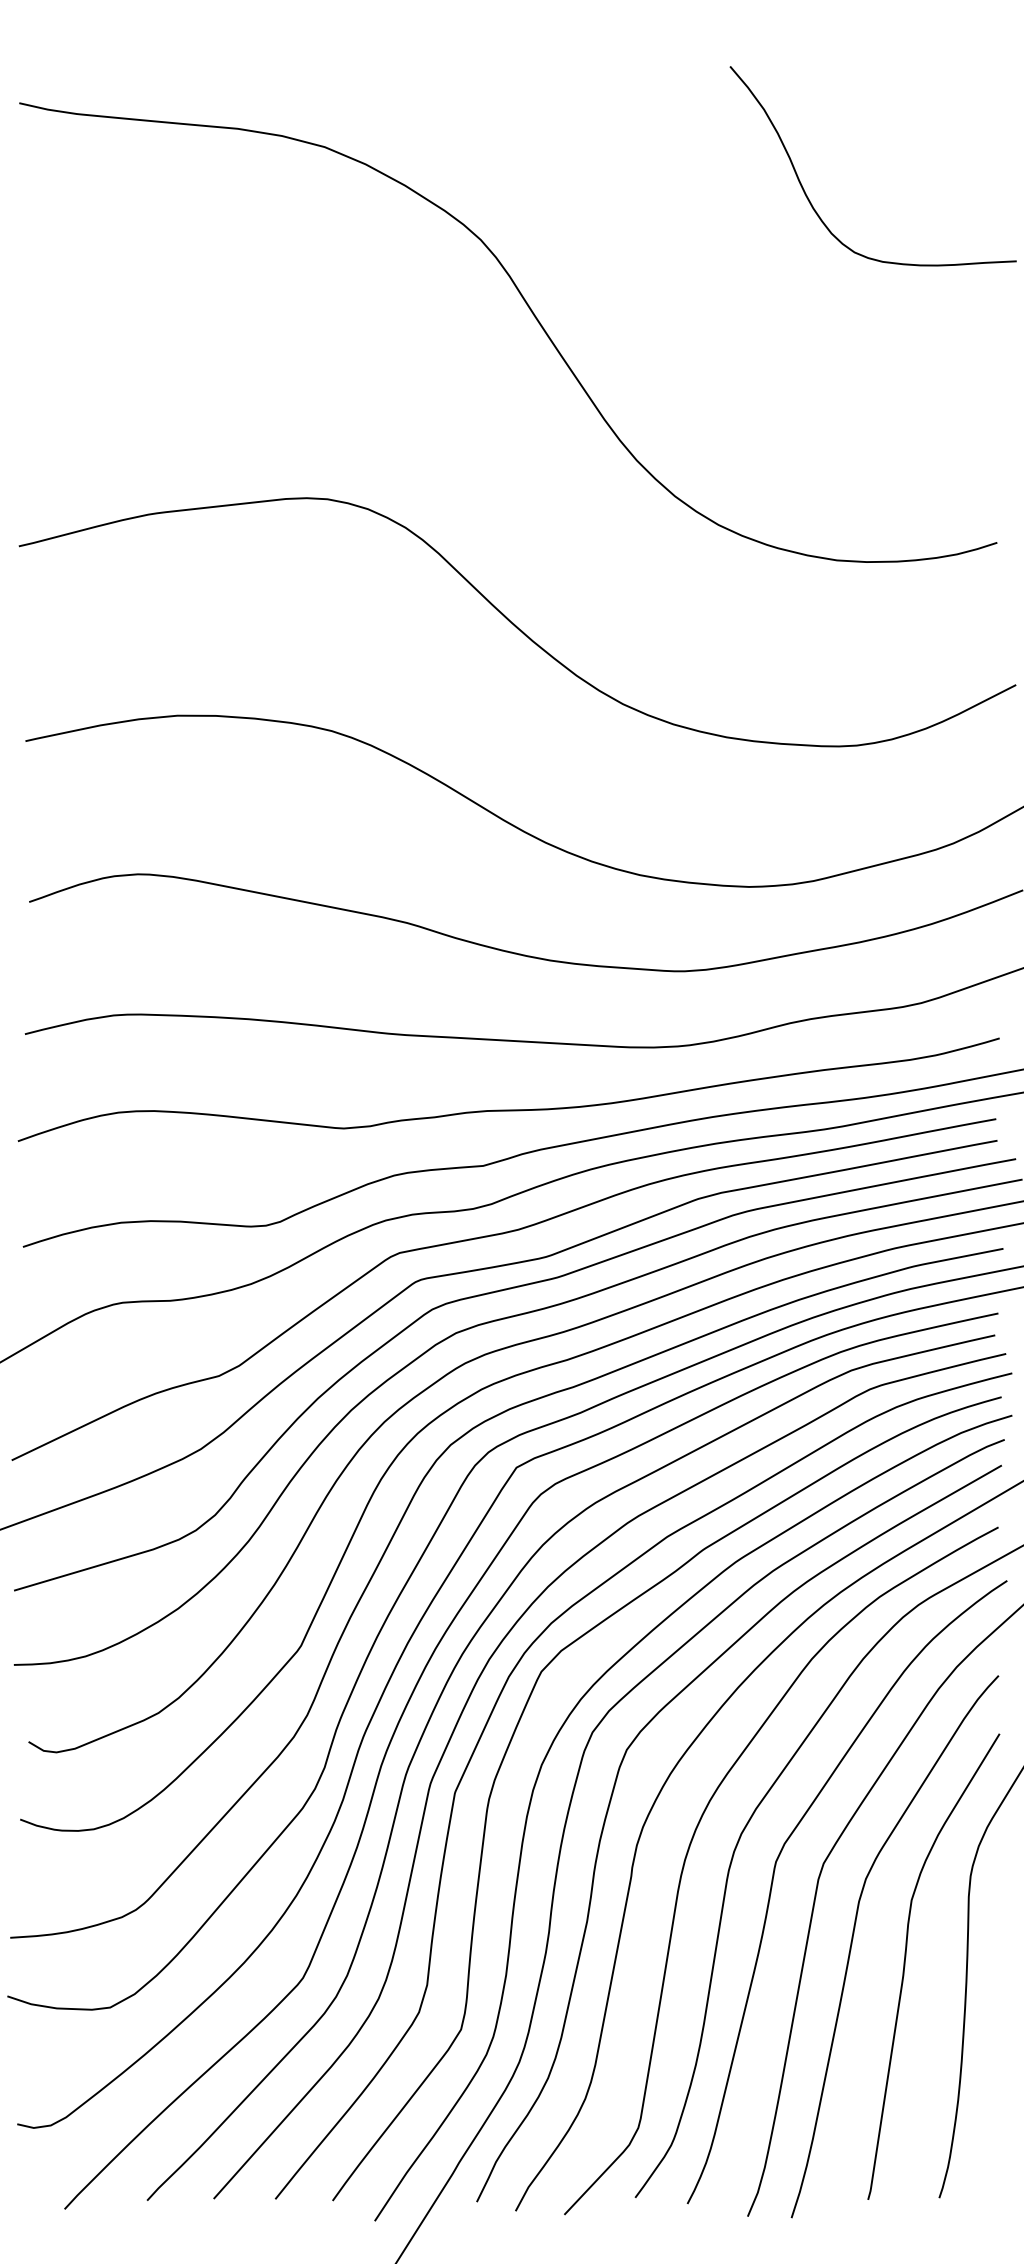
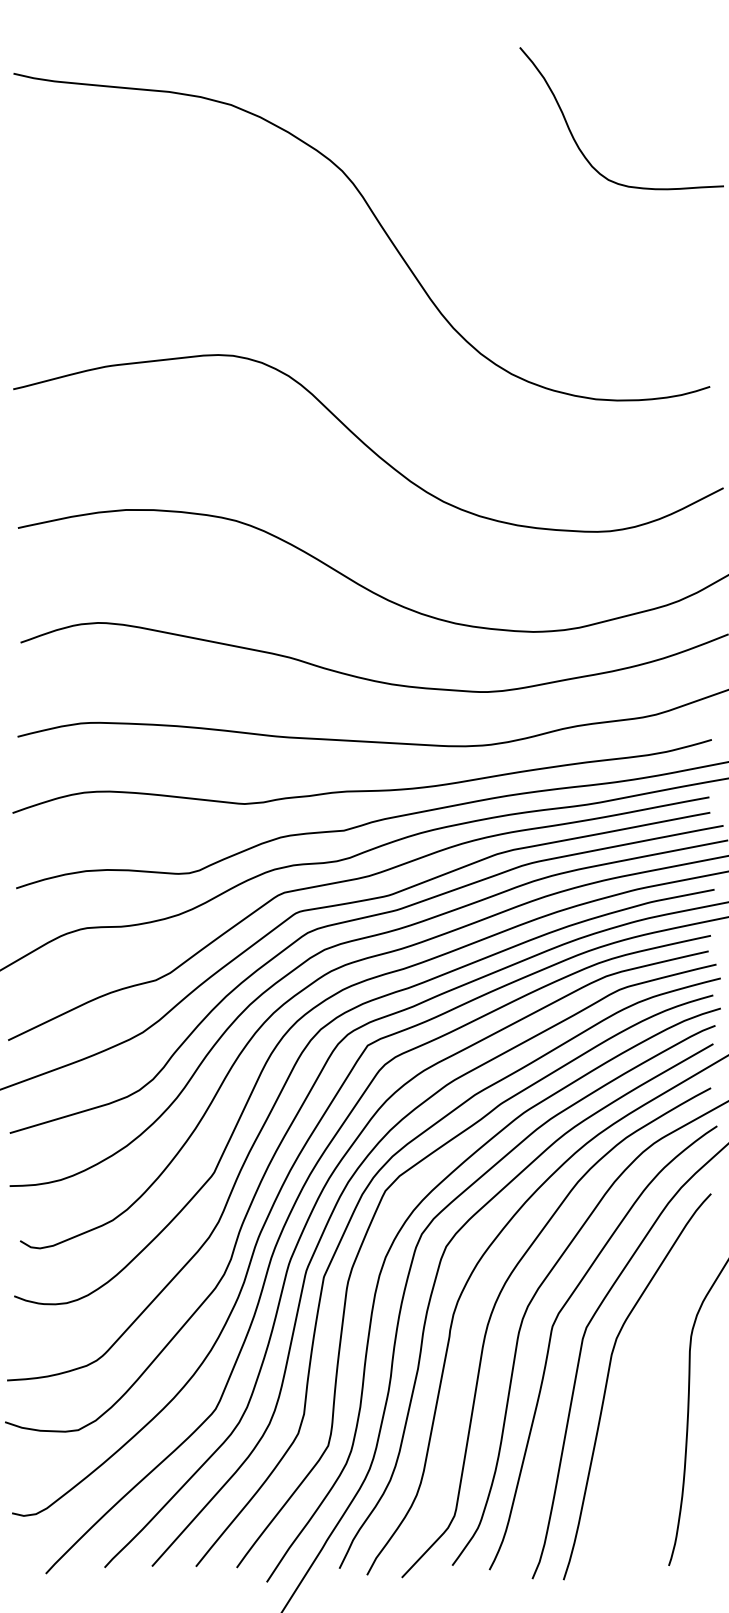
curve: (905, 1966) -> (644, 1400), removed

